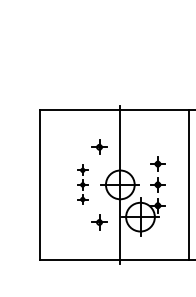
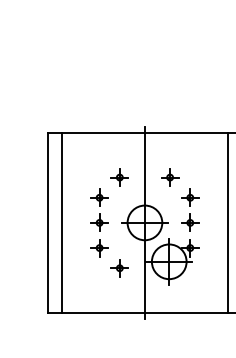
part: (140, 146) -> (169, 176), added
line: (51, 184) -> (61, 222), added
part: (82, 184) -> (99, 222), size x1.43

